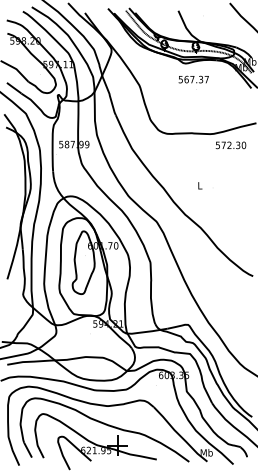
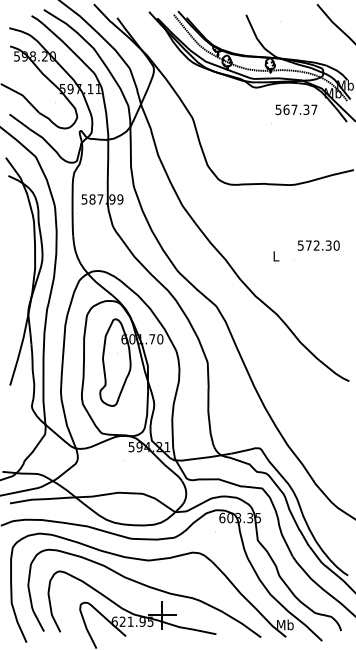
text: (193, 79) -> (296, 109), moved
text: (230, 145) -> (318, 245), moved

